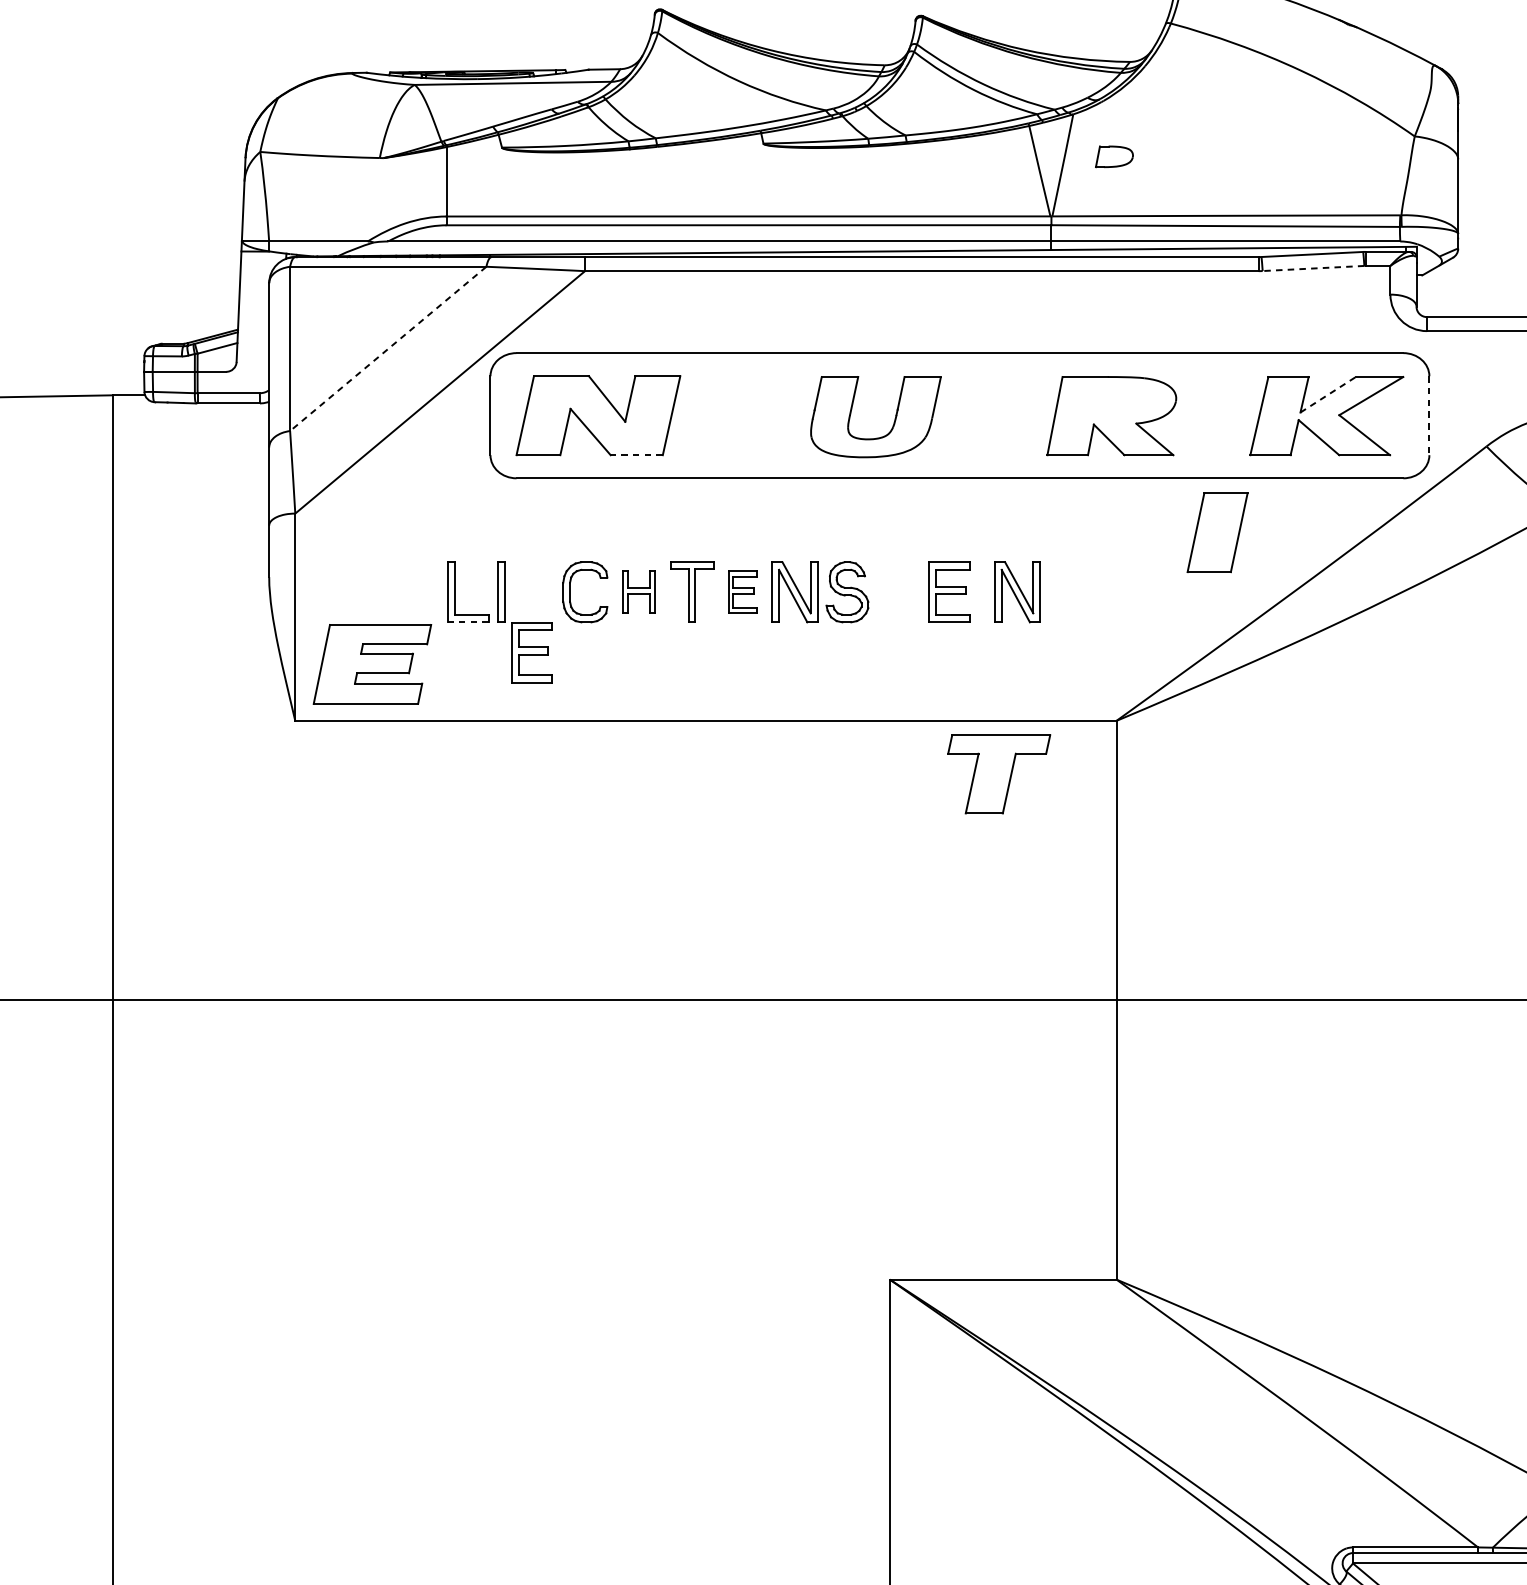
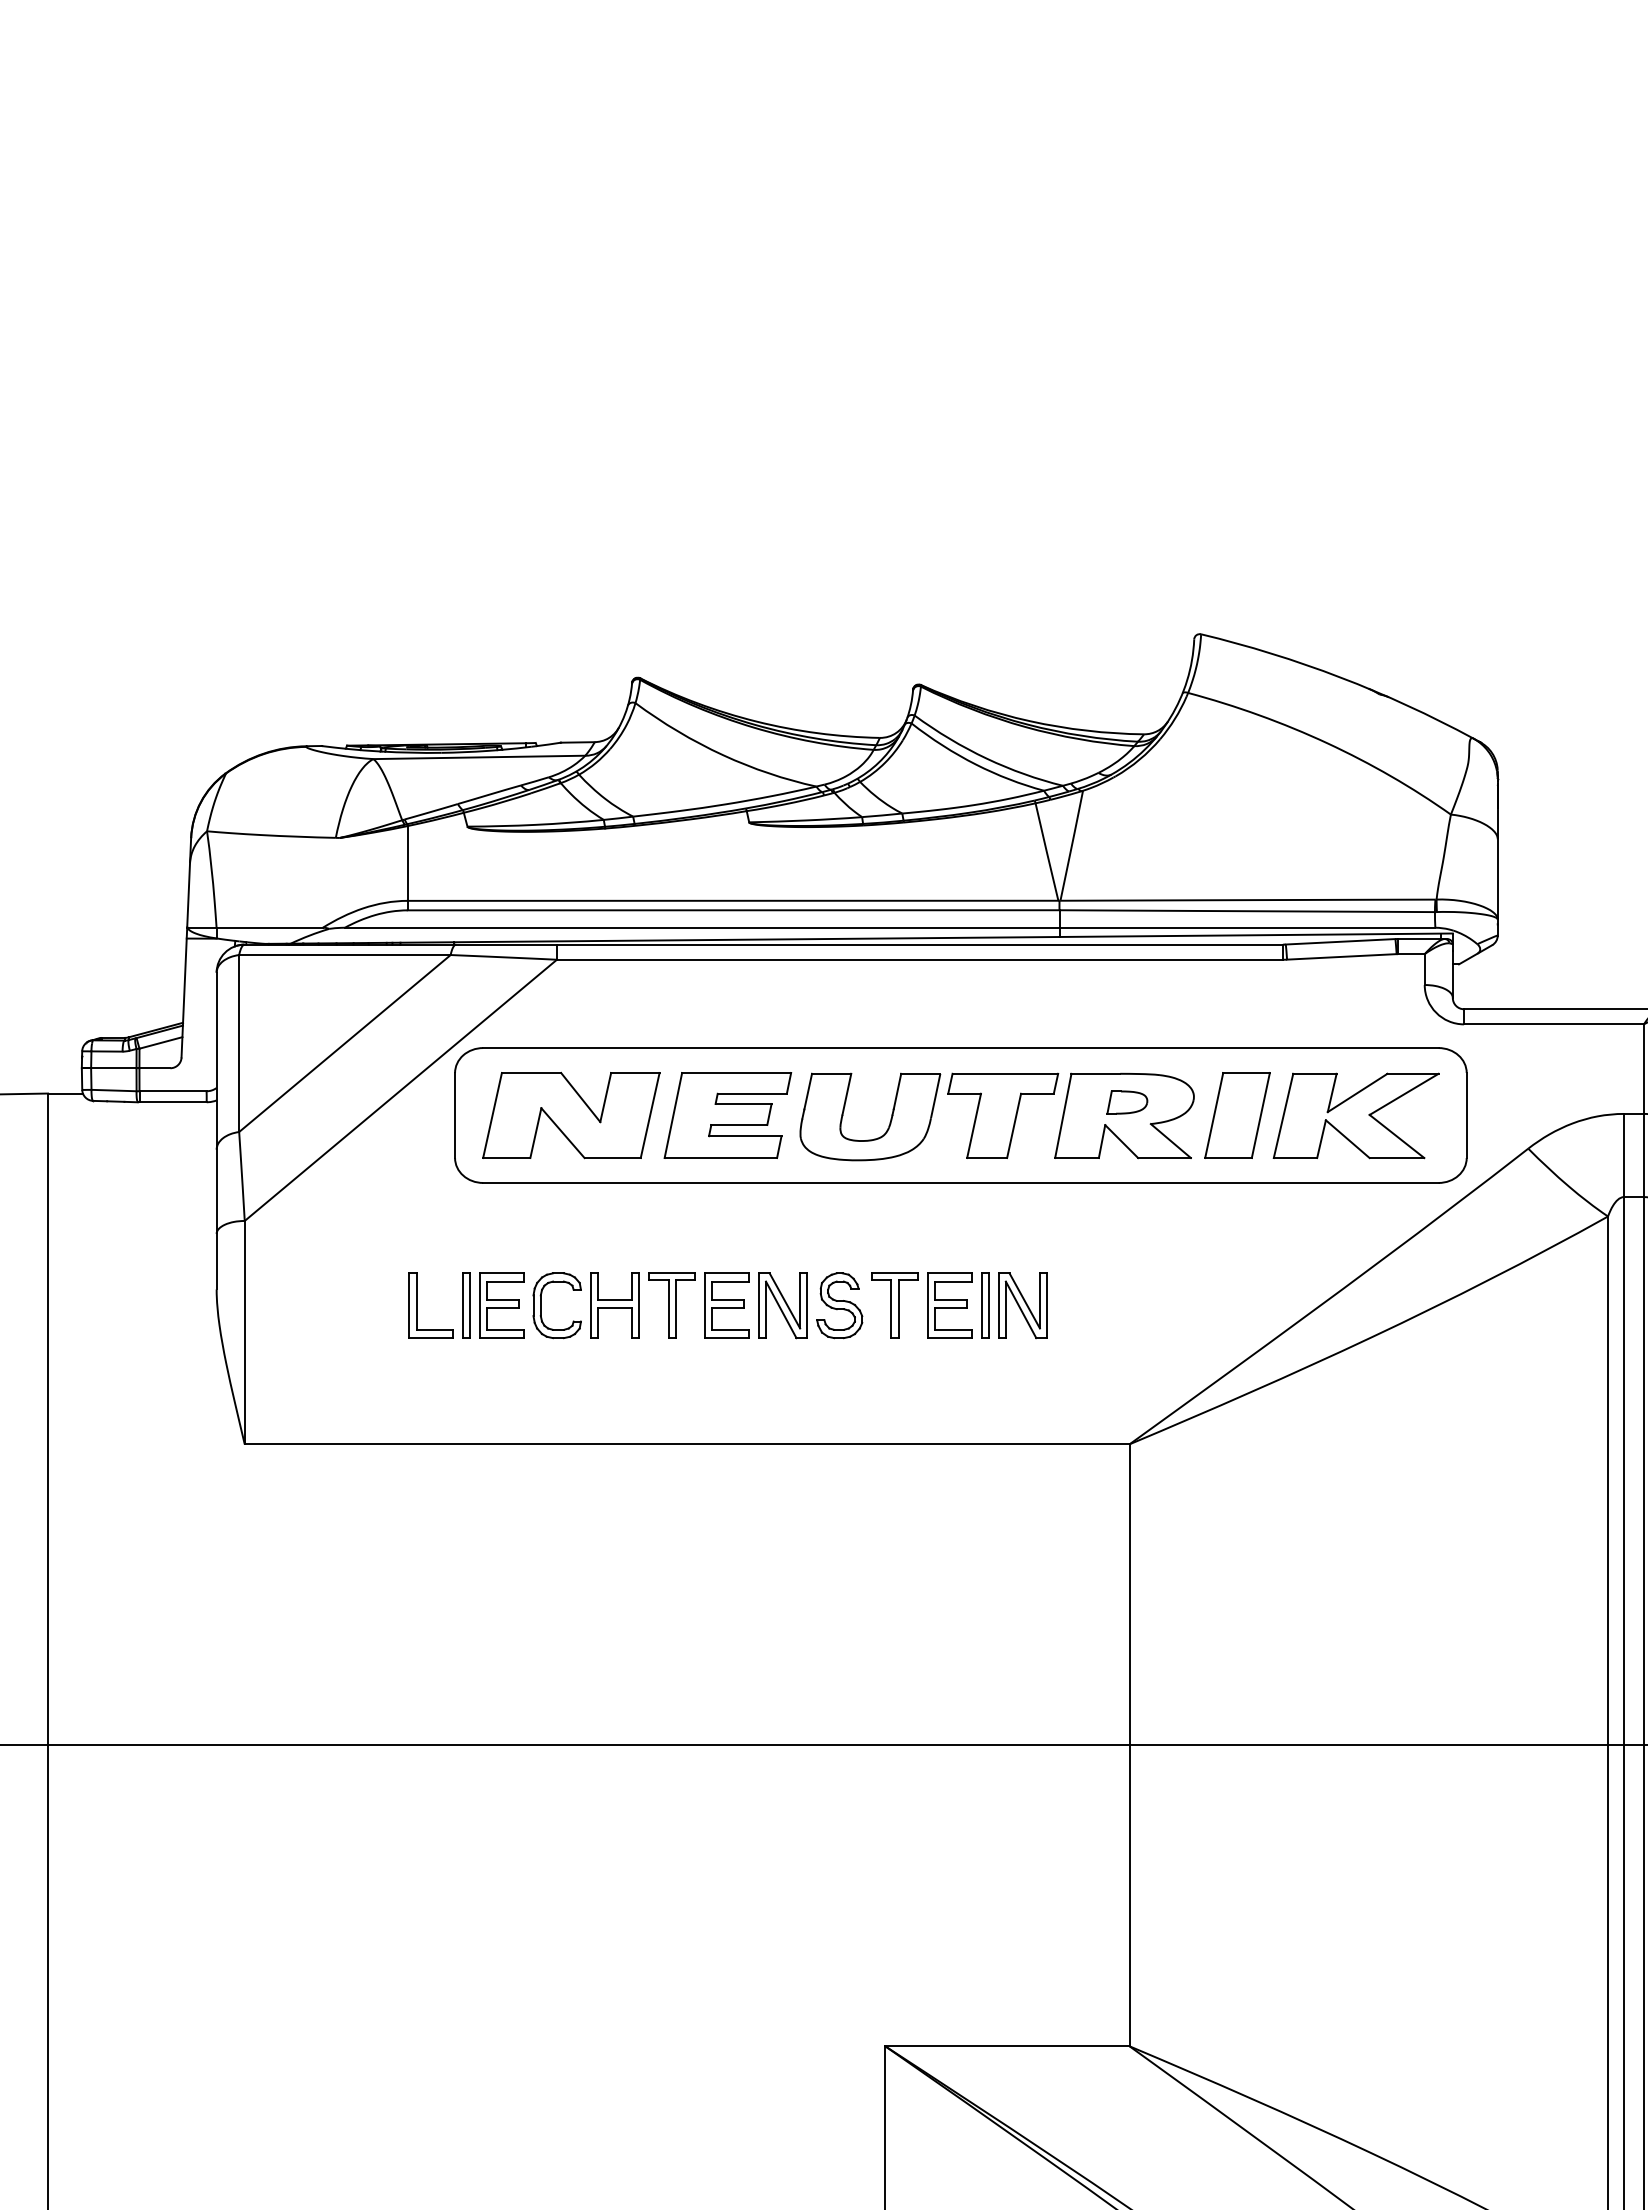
part: (1114, 156) -> (1127, 1102), moved
line: (1313, 268) -> (1341, 956), dashed -> solid
line: (387, 348) -> (344, 1043), dashed -> solid
line: (1328, 394) -> (1358, 1092), dashed -> solid
line: (1429, 415) -> (1466, 1115), dashed -> solid
line: (636, 455) -> (612, 1158), dashed -> solid
part: (1217, 532) -> (1237, 1115), moved
part: (638, 592) -> (614, 1305), size x1.43
part: (742, 592) -> (726, 1305), size x1.43
part: (898, 592) -> (894, 1305), added
part: (982, 592) -> (985, 1305), added
line: (468, 622) -> (431, 1338), dashed -> solid
part: (531, 652) -> (501, 1305), moved
part: (372, 664) -> (727, 1115), moved
part: (999, 773) -> (1003, 1115), moved

